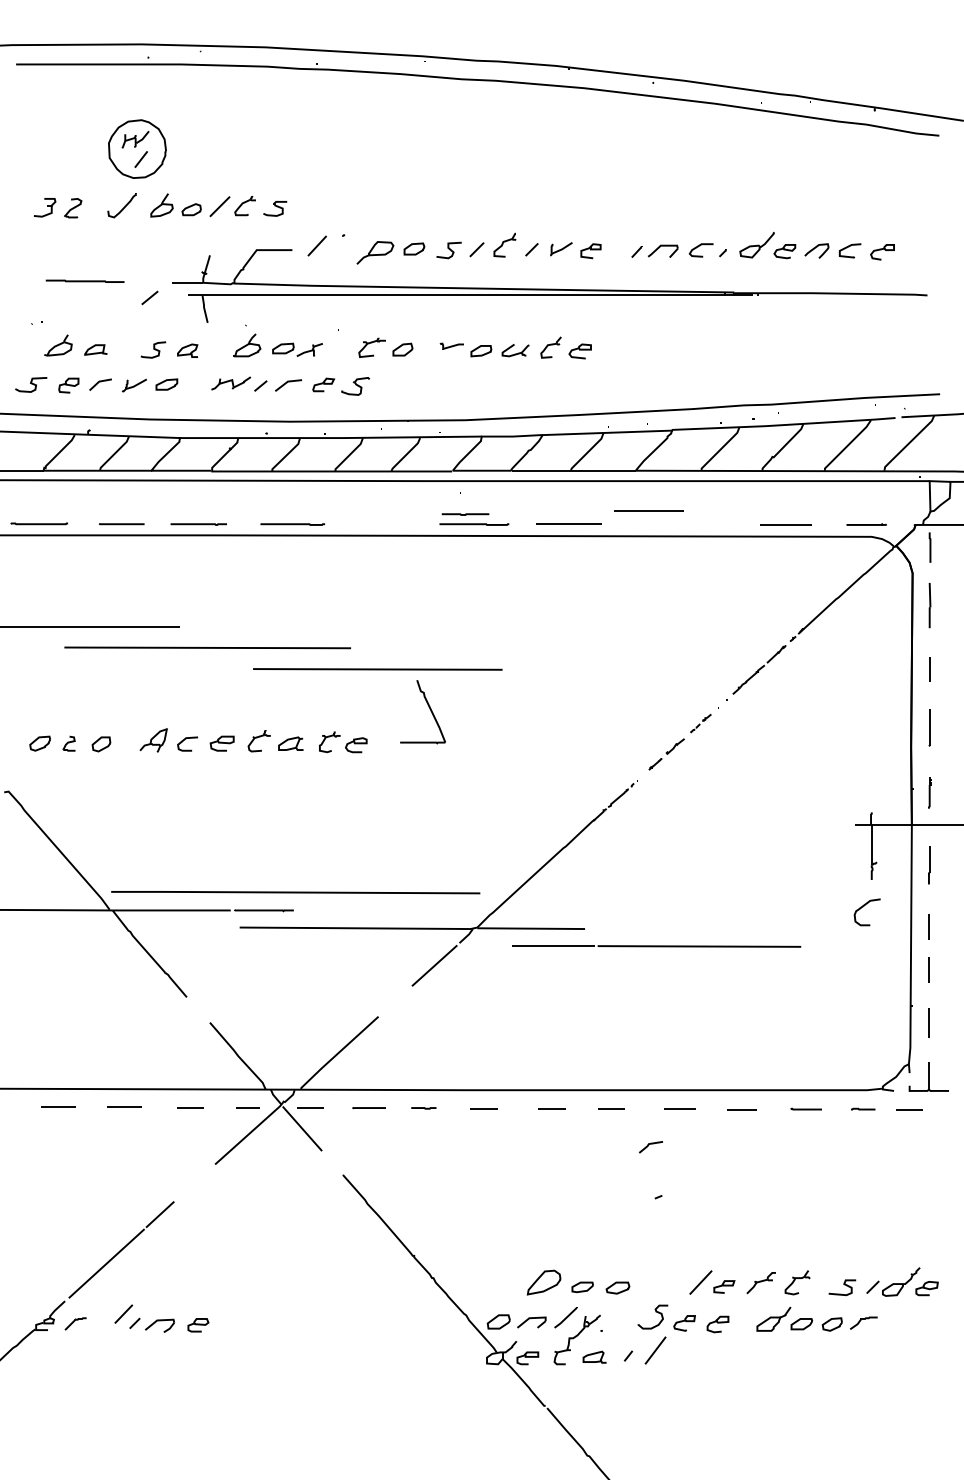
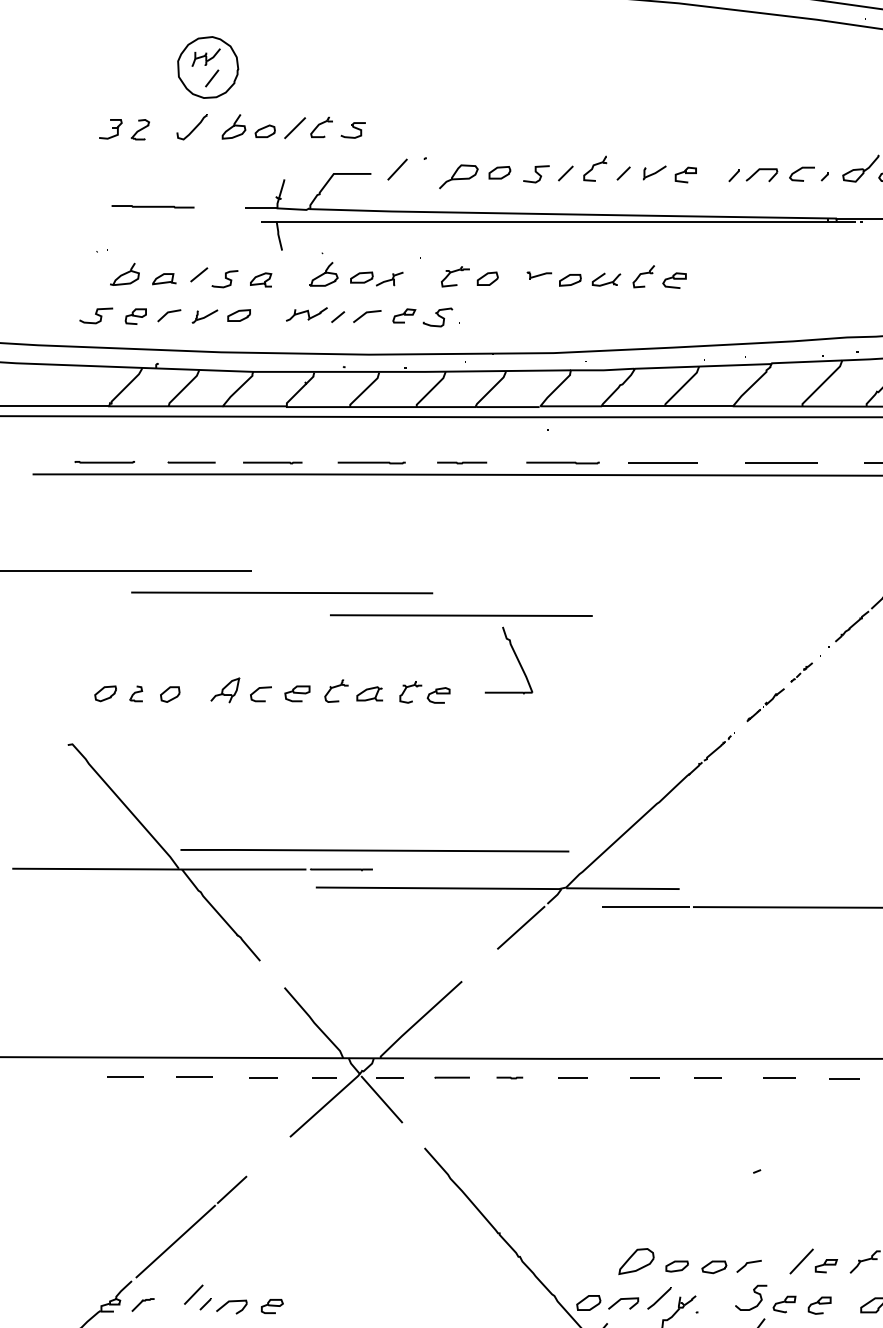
line: (149, 297) -> (198, 274), moved
line: (648, 510) -> (781, 462), moved
line: (465, 514) -> (462, 462), moved
line: (649, 1145) -> (747, 1264), moved

